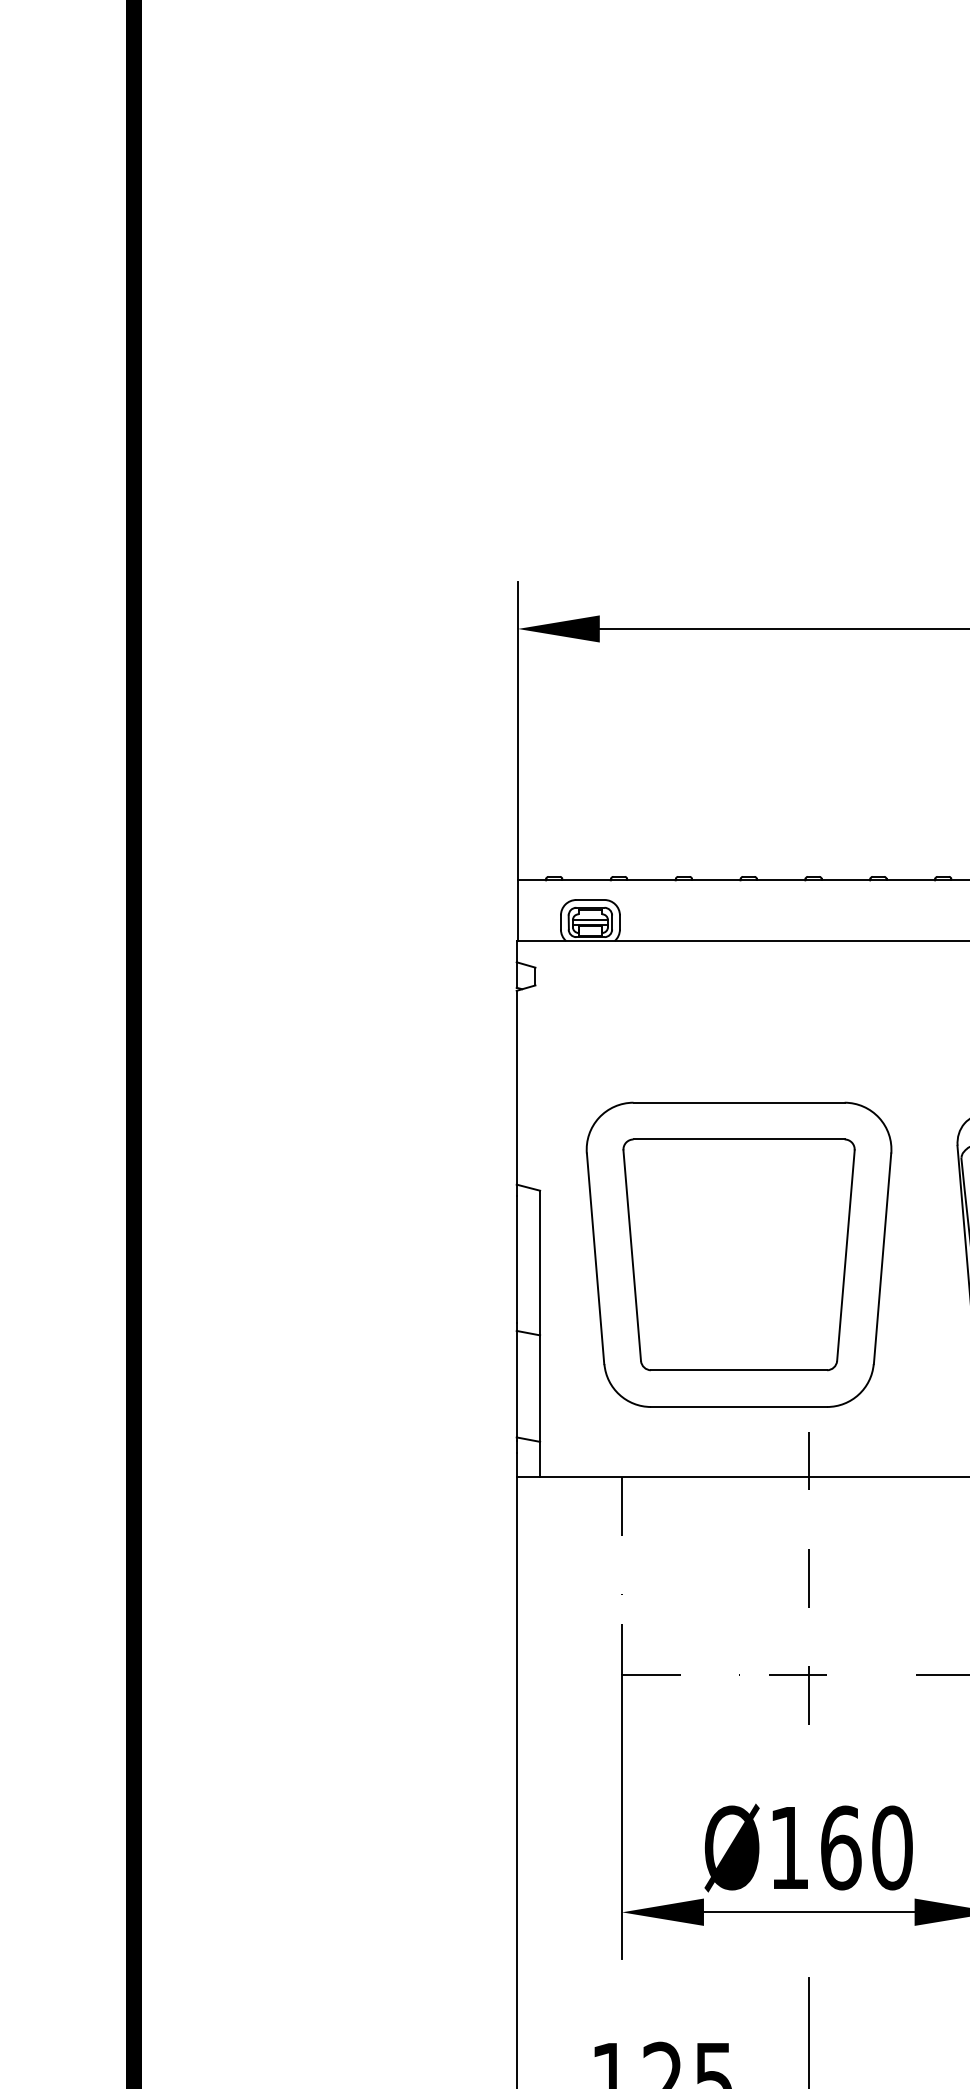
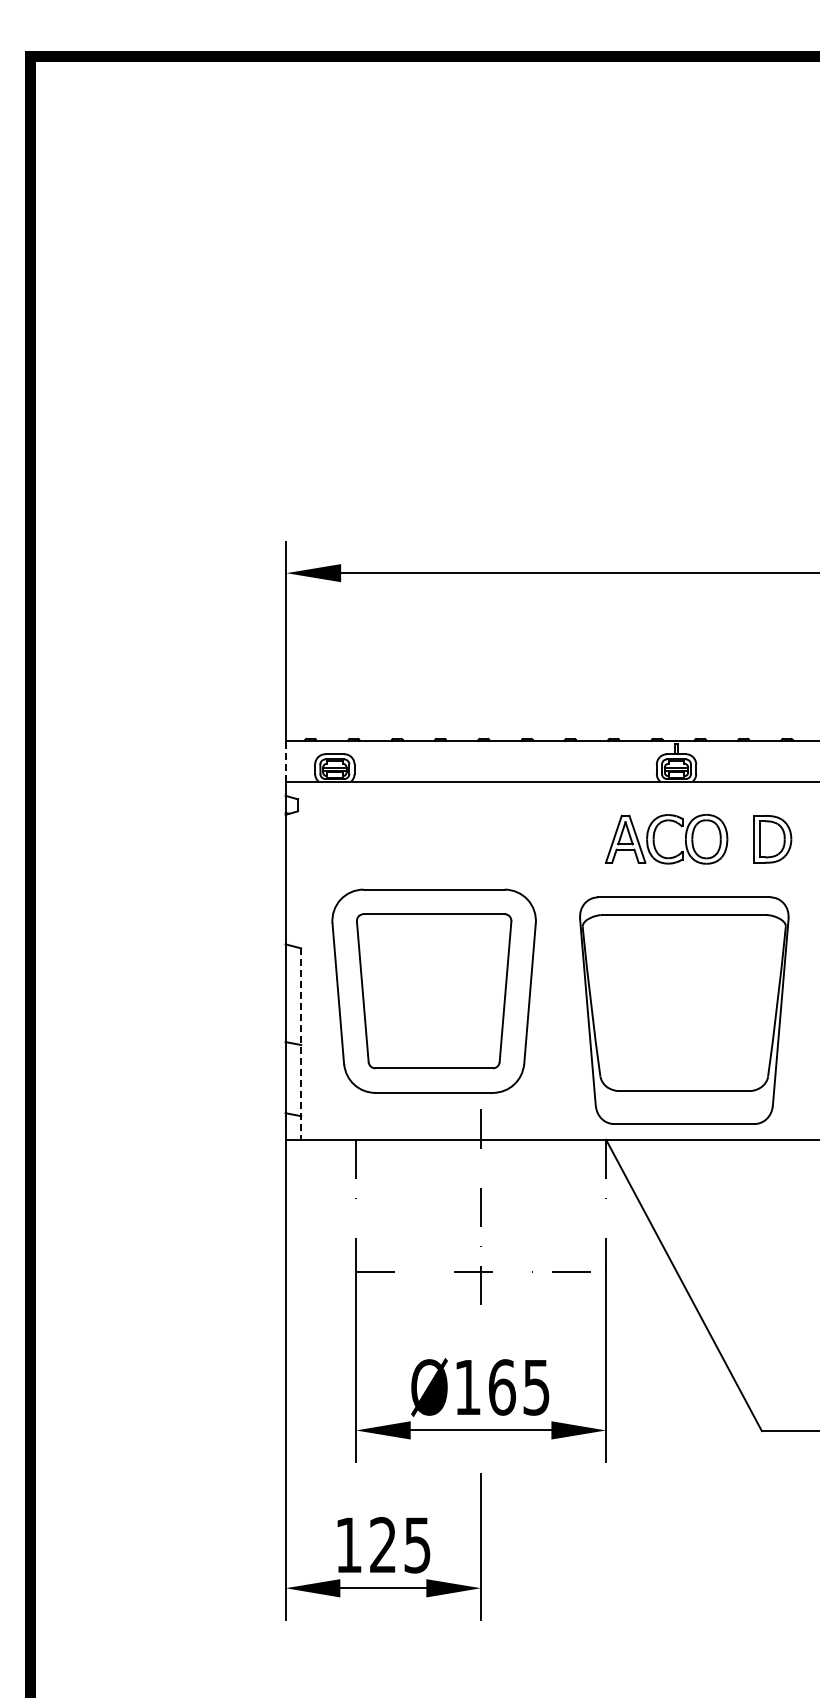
line: (518, 909) -> (286, 760), solid -> dashed
line: (540, 1334) -> (301, 1044), solid -> dashed
text: (892, 1848) -> (536, 1387), Ø160 -> Ø165

